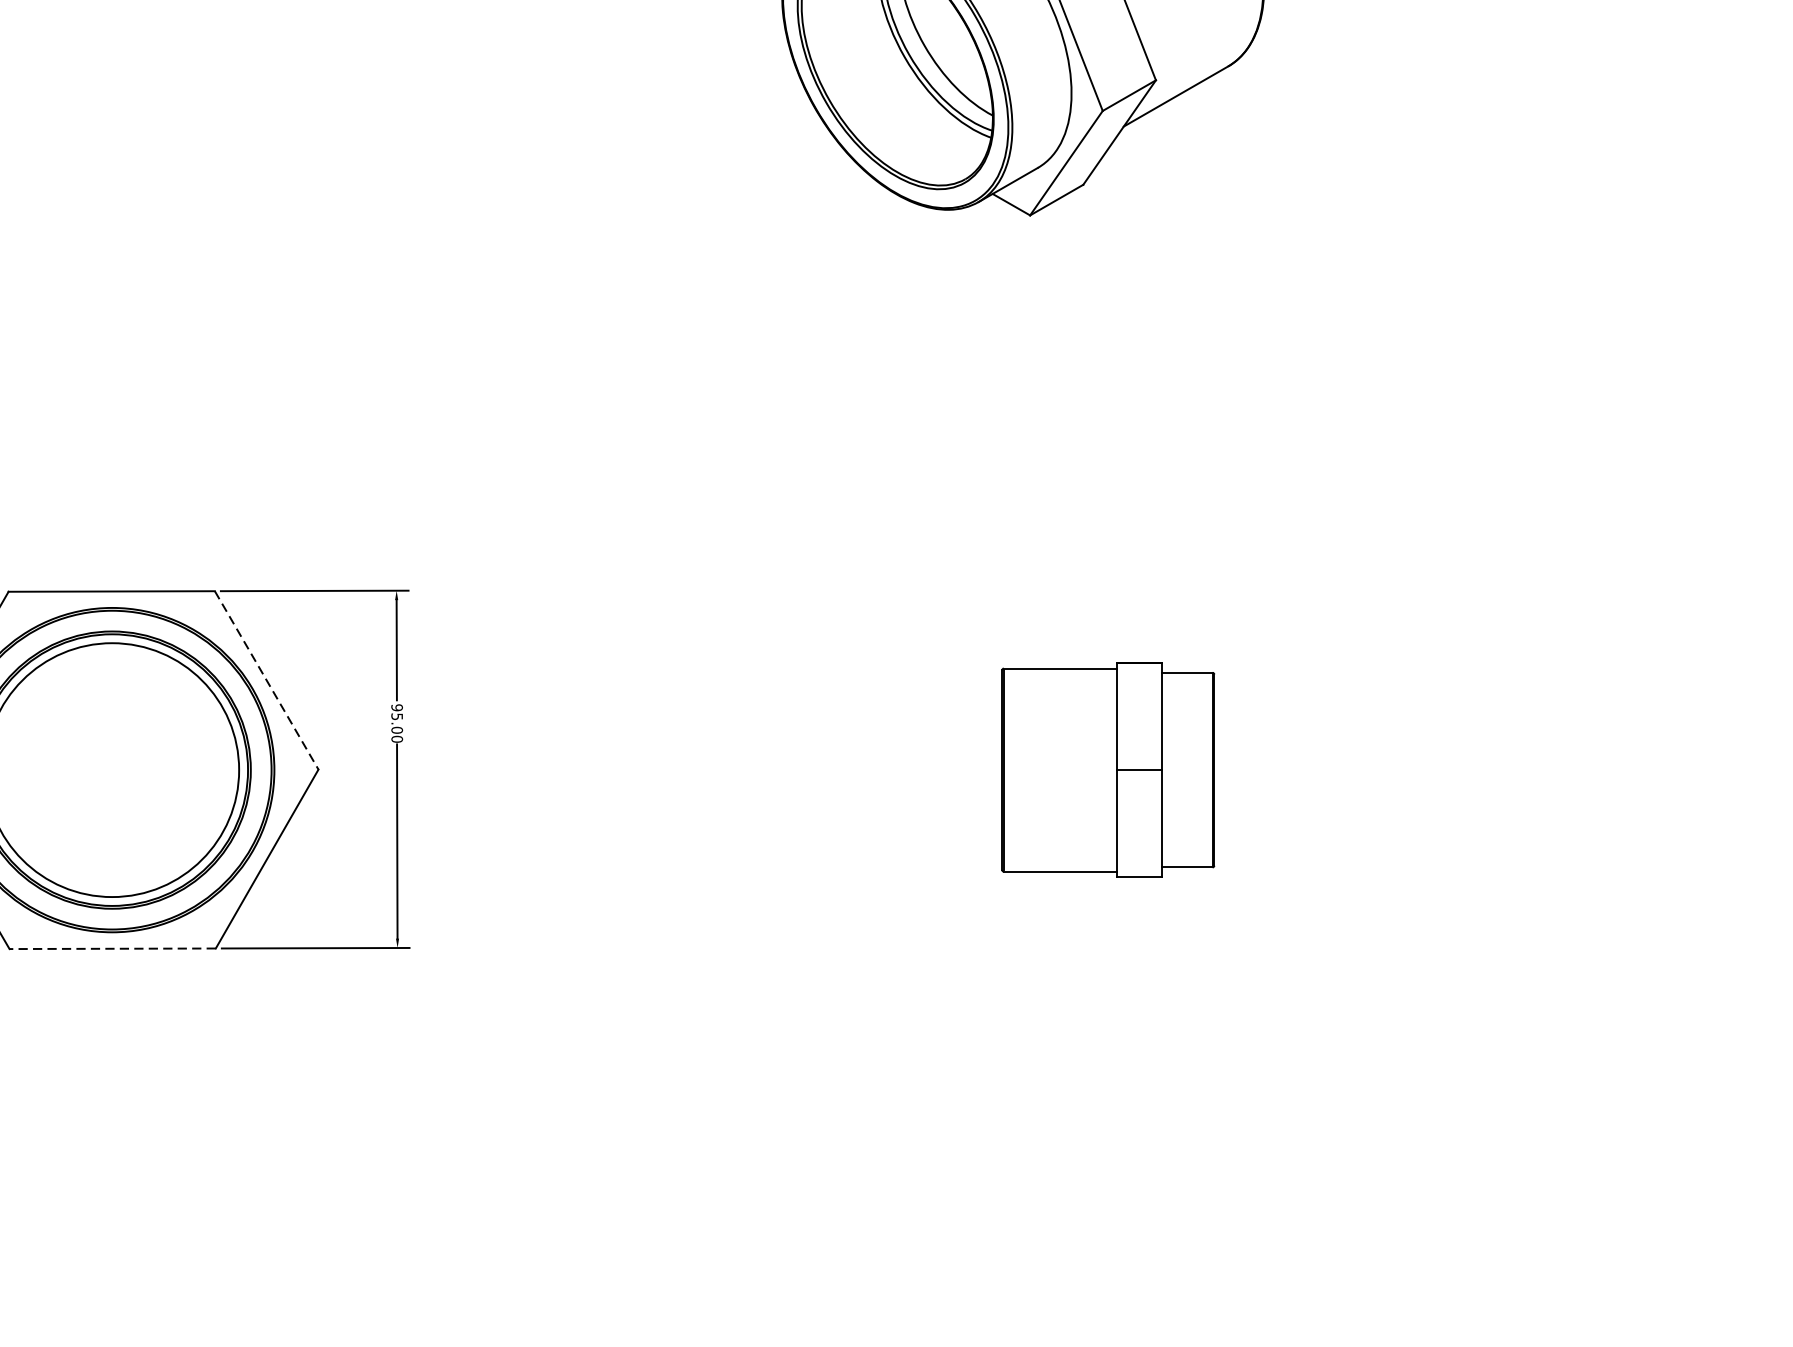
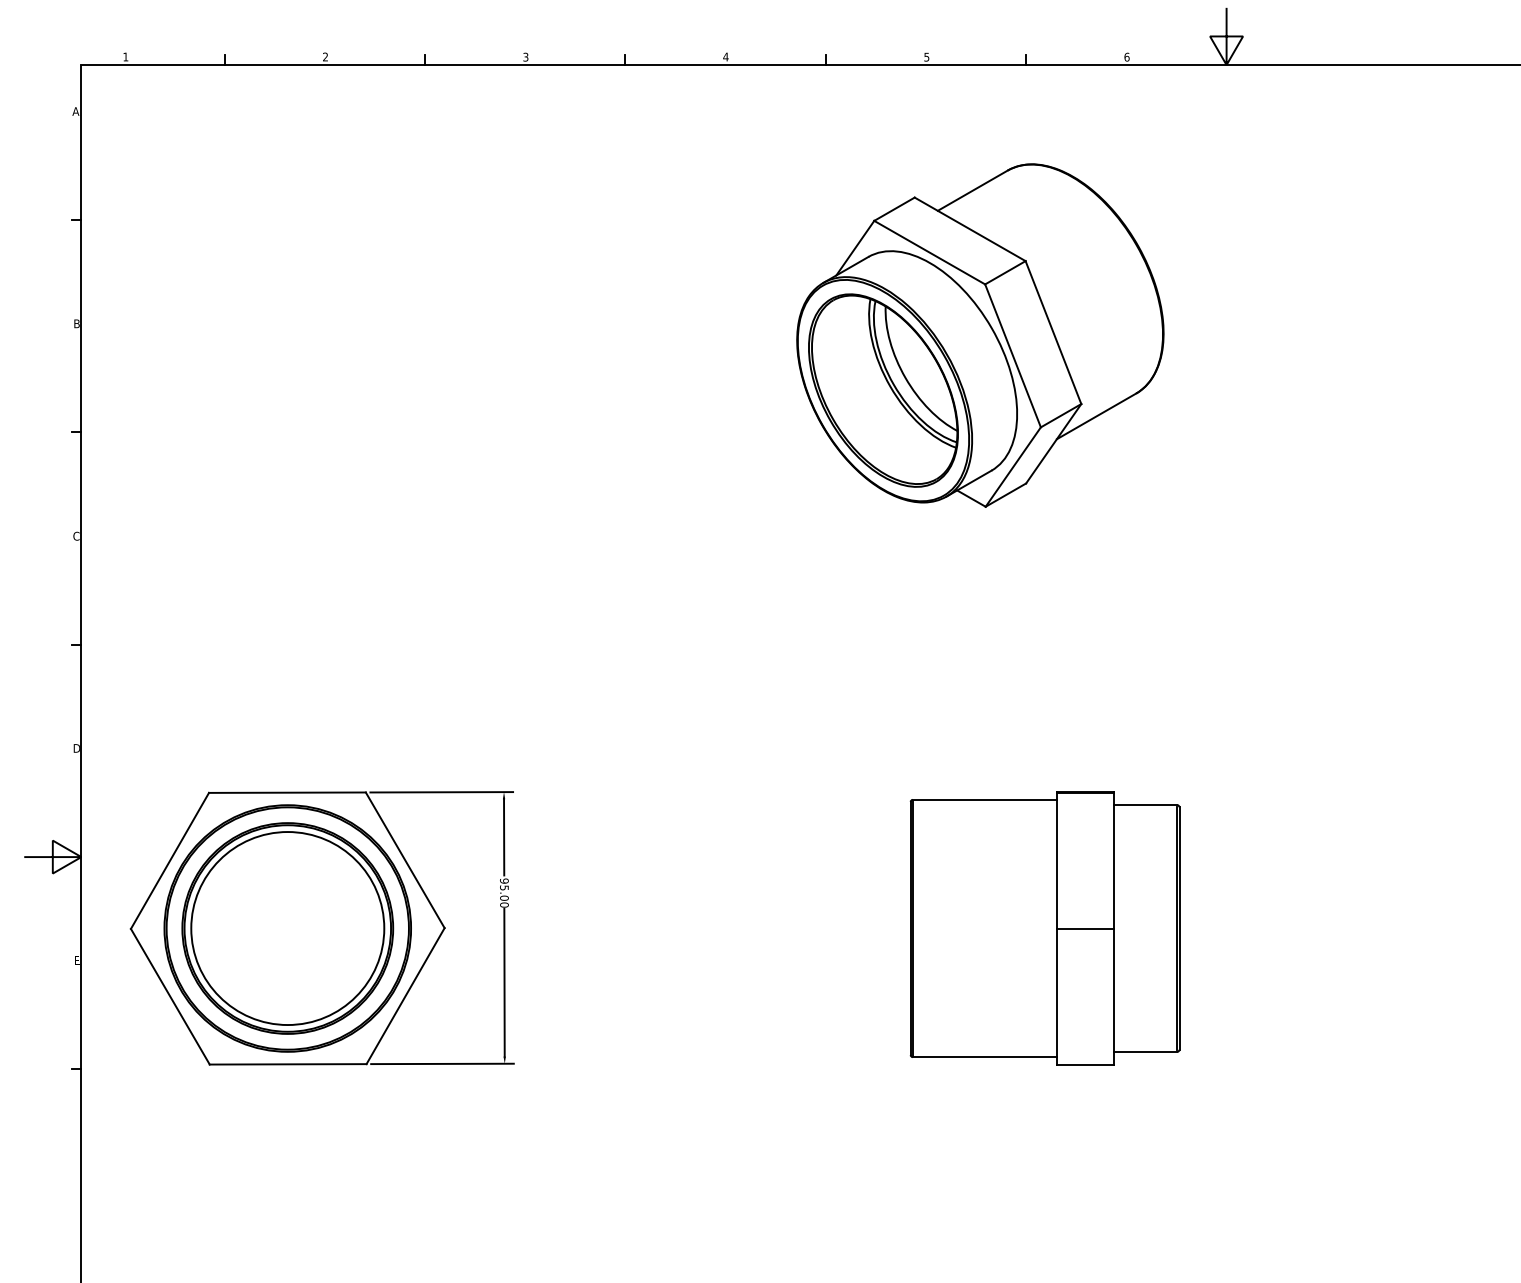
line: (267, 680) -> (405, 860), dashed -> solid
part: (1107, 770) -> (1044, 928), size x1.67
line: (111, 948) -> (287, 1064), dashed -> solid

